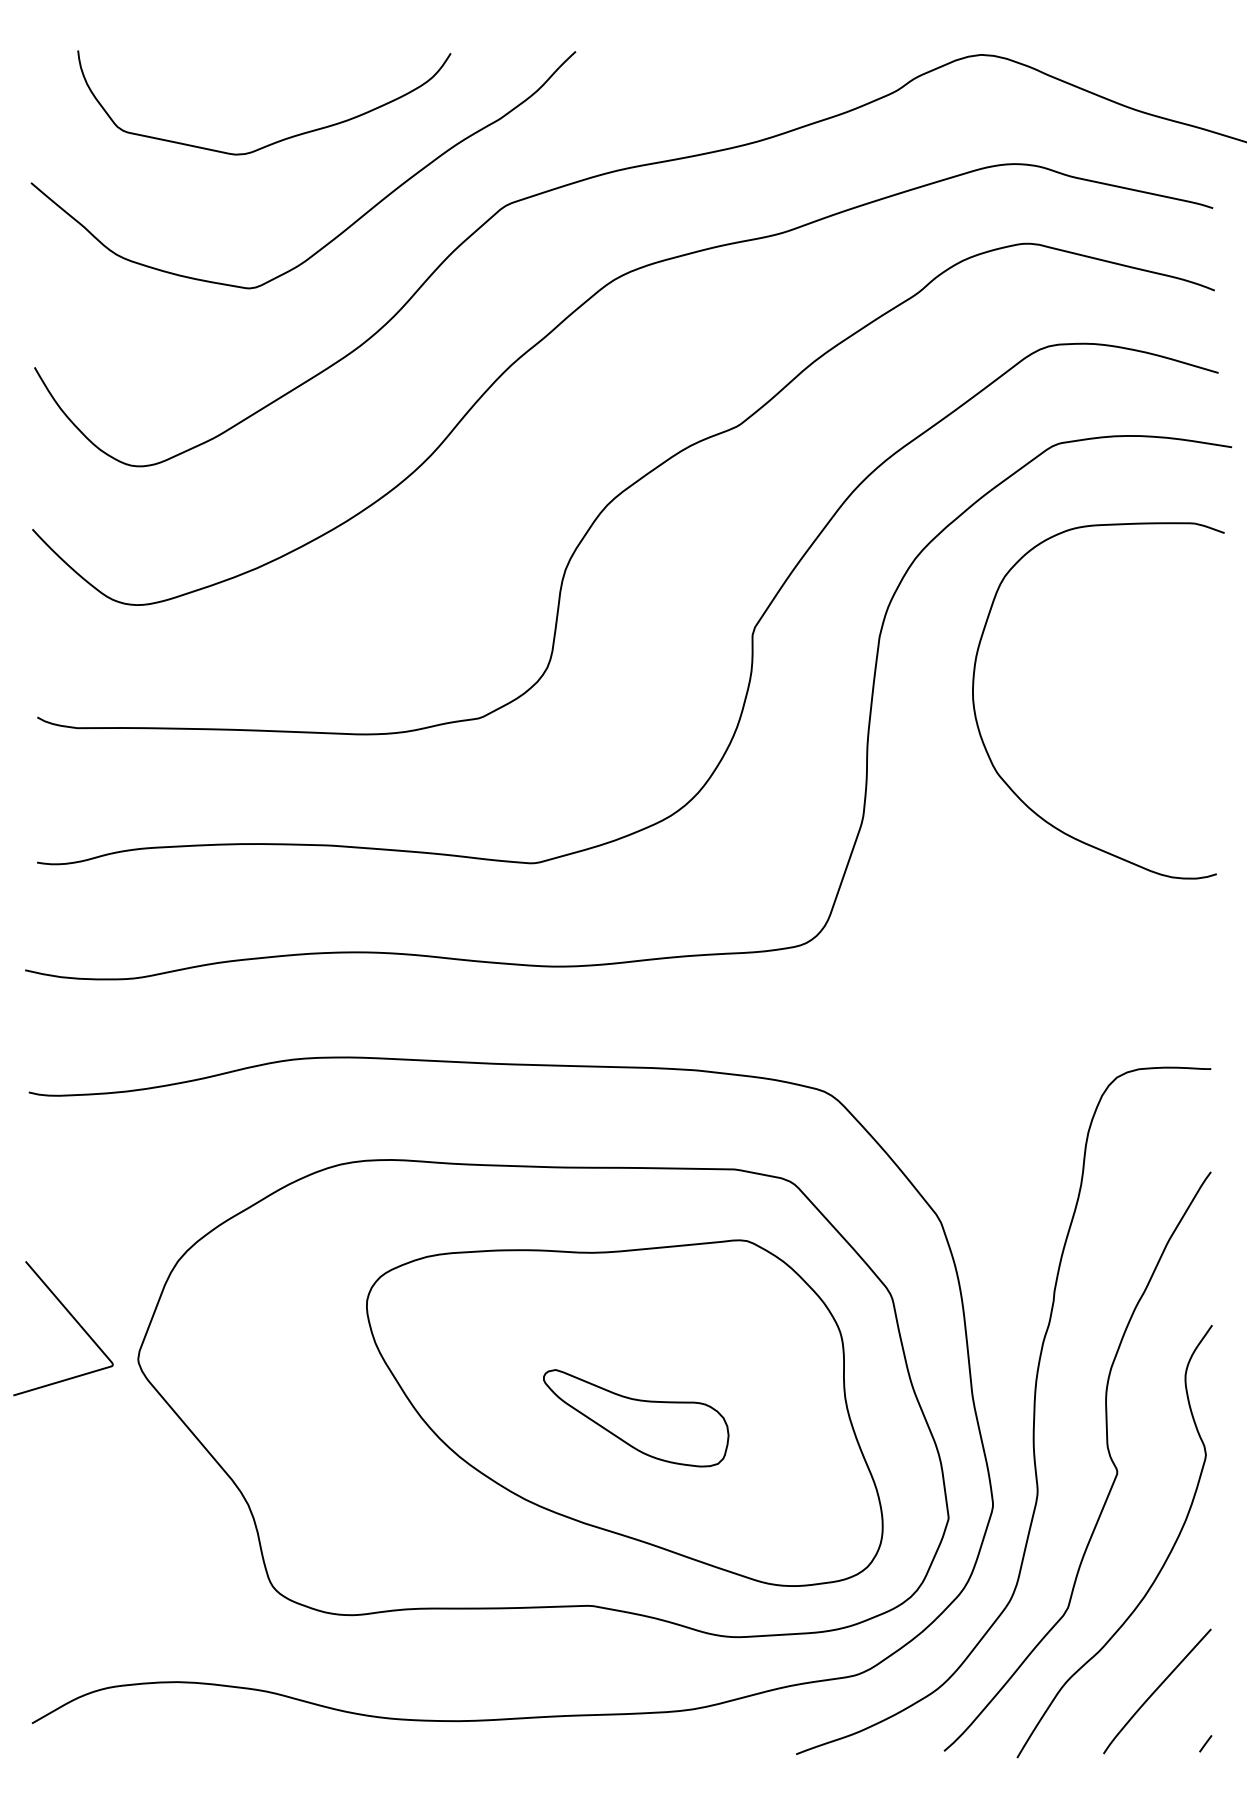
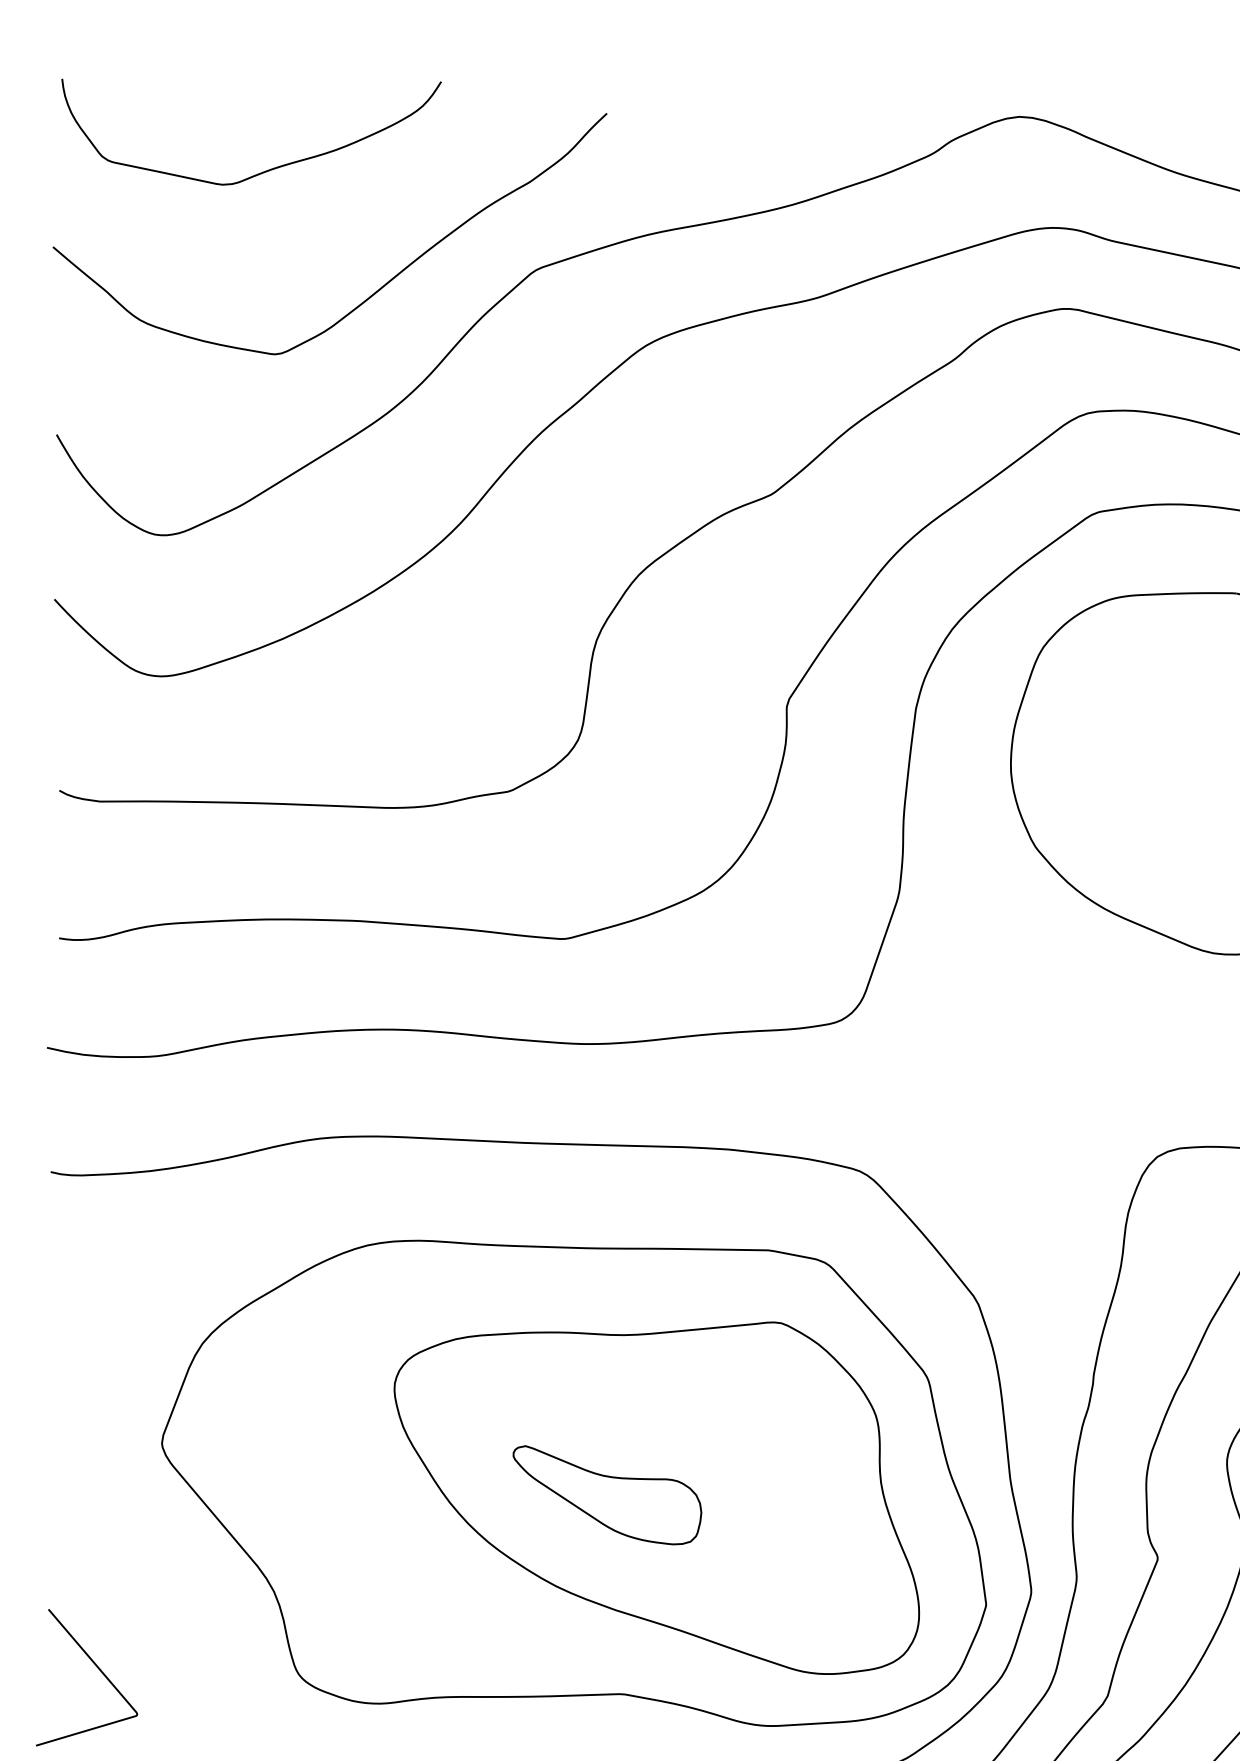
curve: (278, 140) -> (266, 170), moved
curve: (73, 1319) -> (97, 1668), moved
part: (636, 1418) -> (607, 1495), moved

